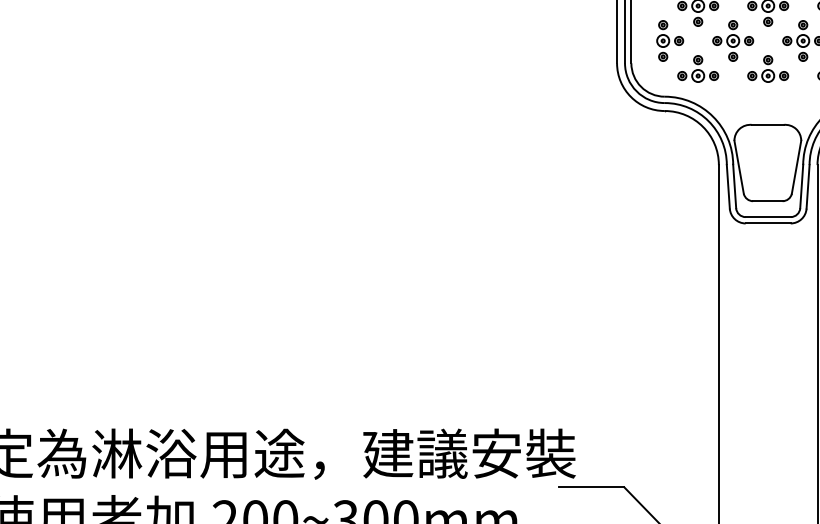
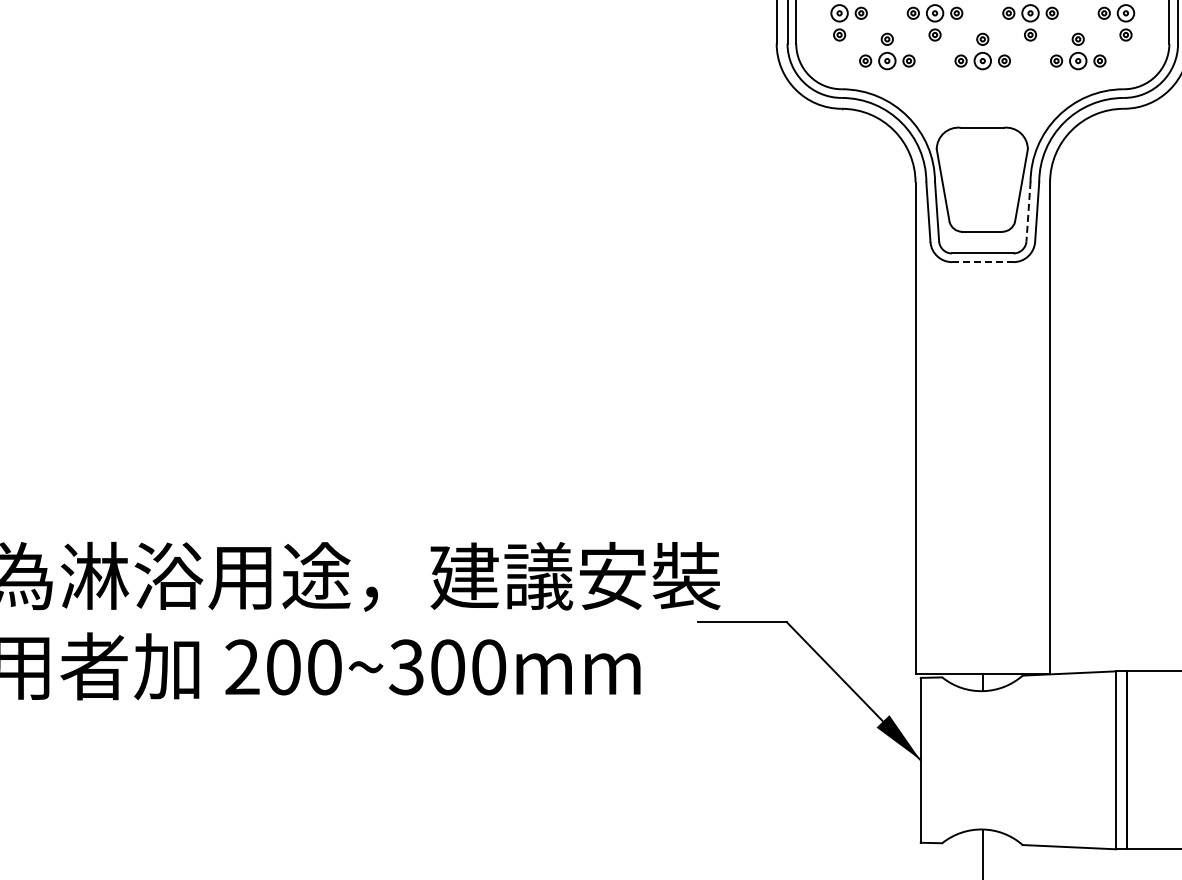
line: (801, 186) -> (1028, 211), solid -> dashed
line: (767, 223) -> (982, 262), solid -> dashed

